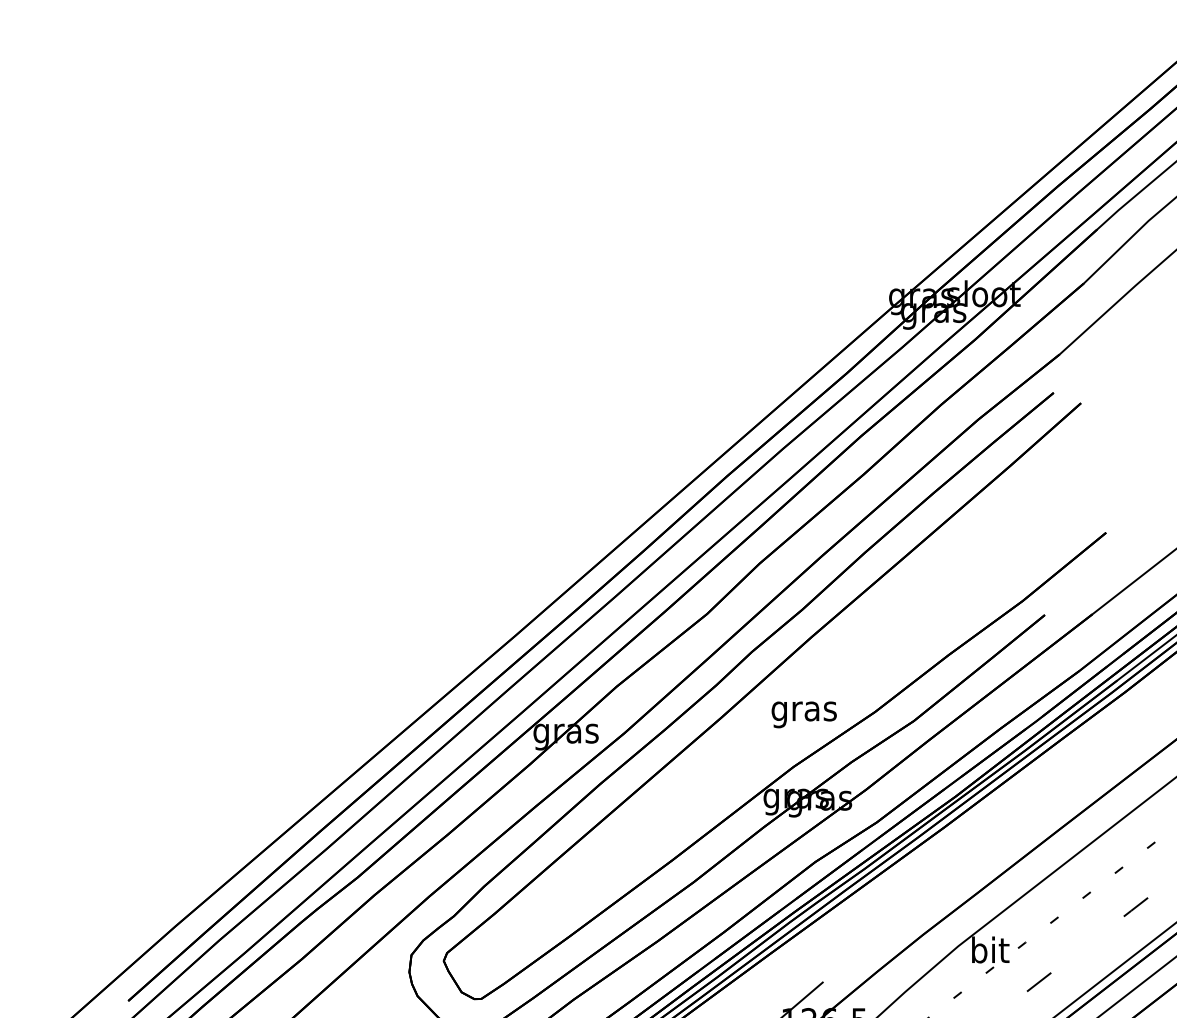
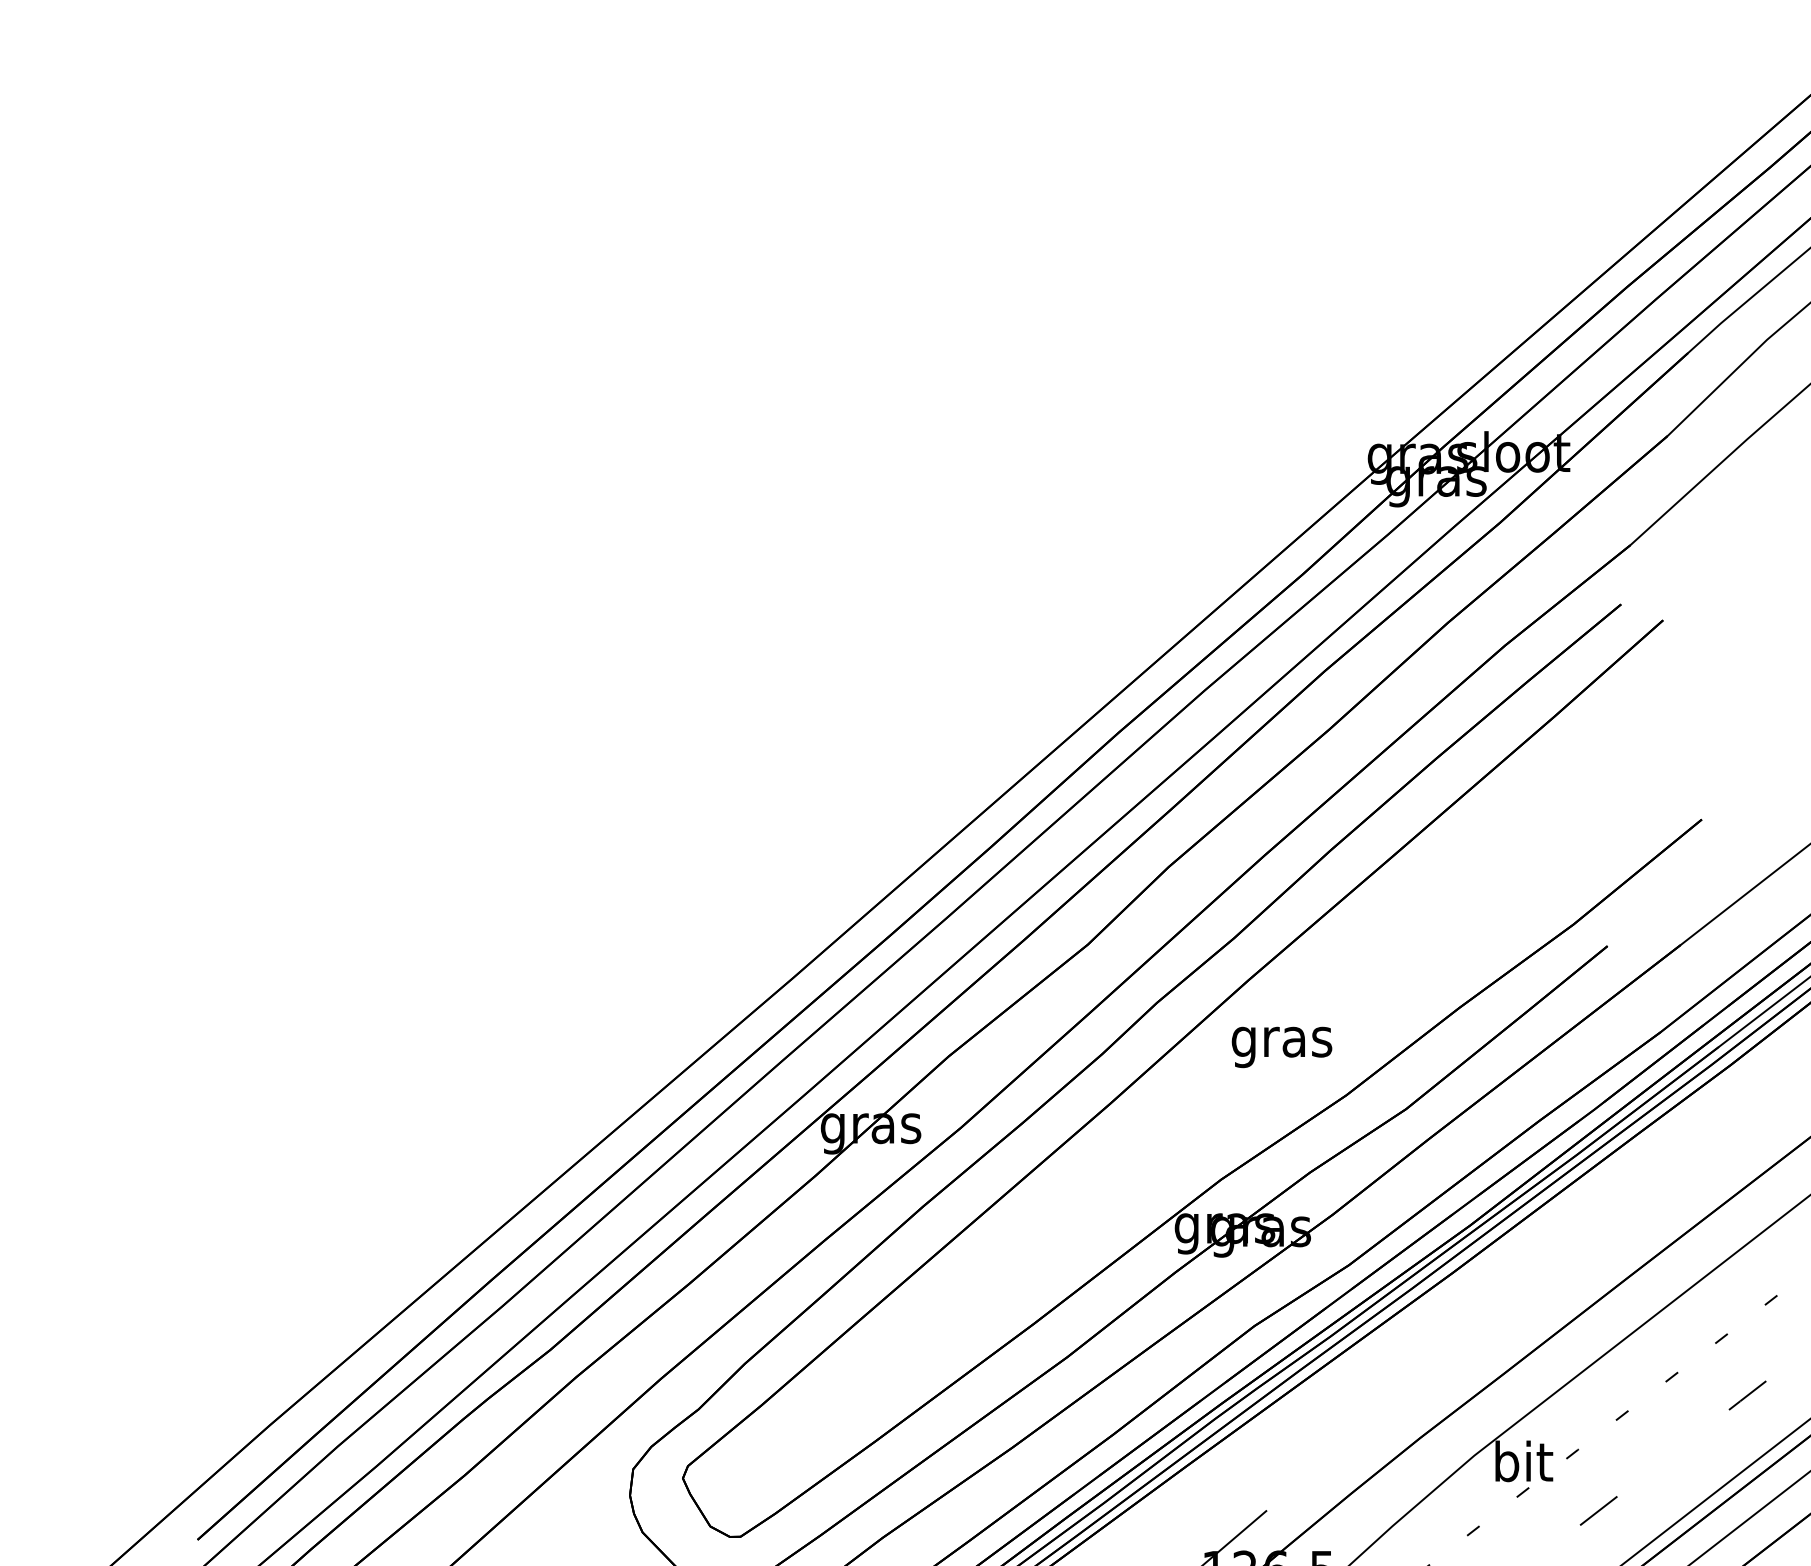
text: (803, 714) -> (1280, 1046), moved

